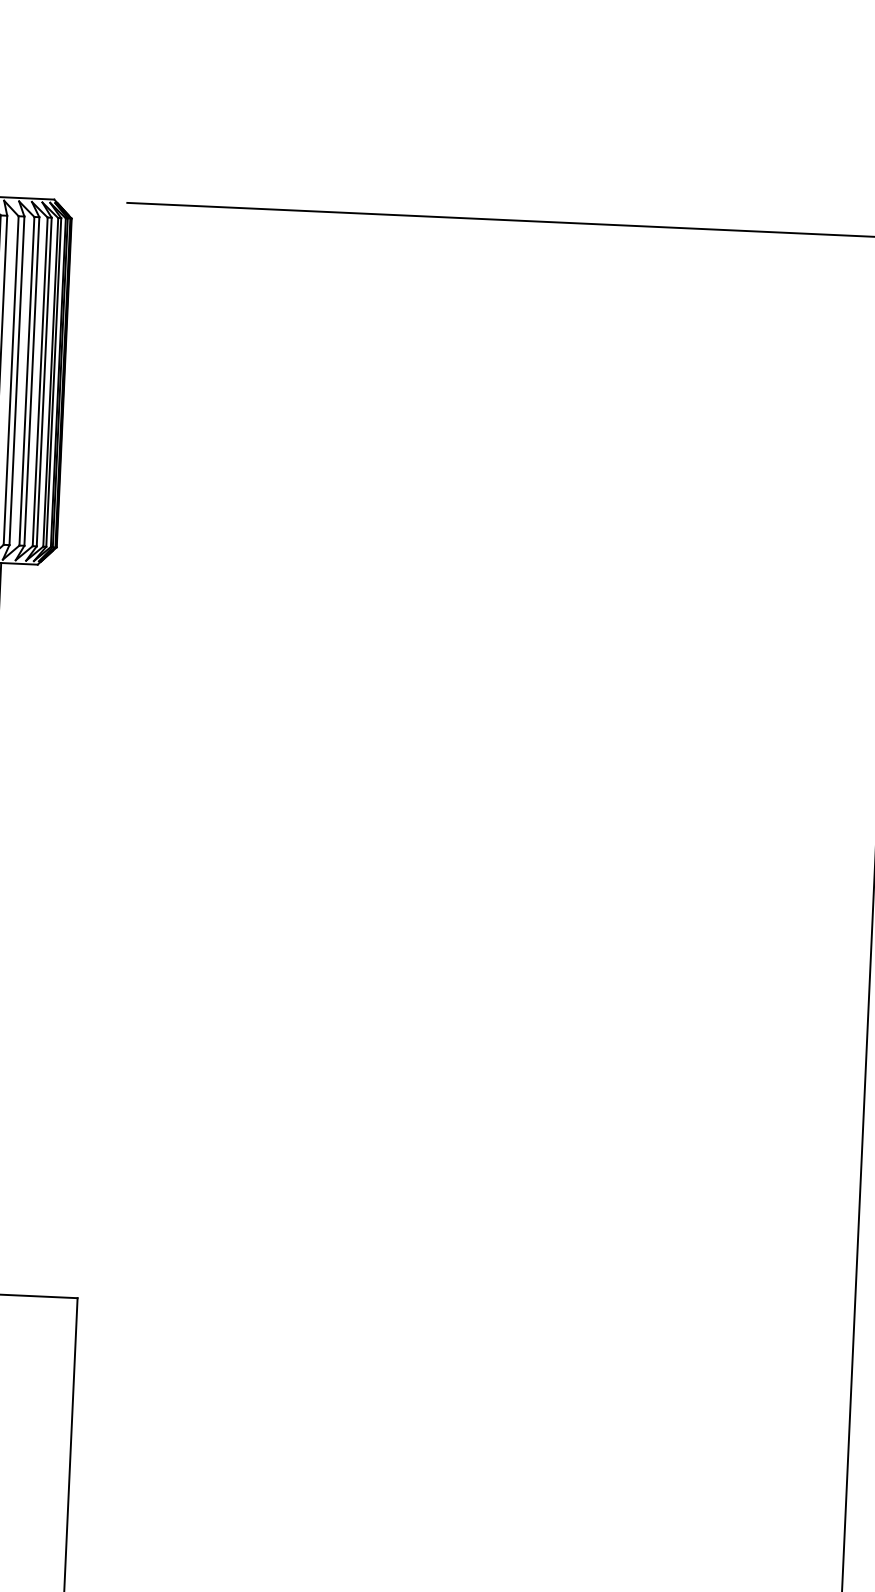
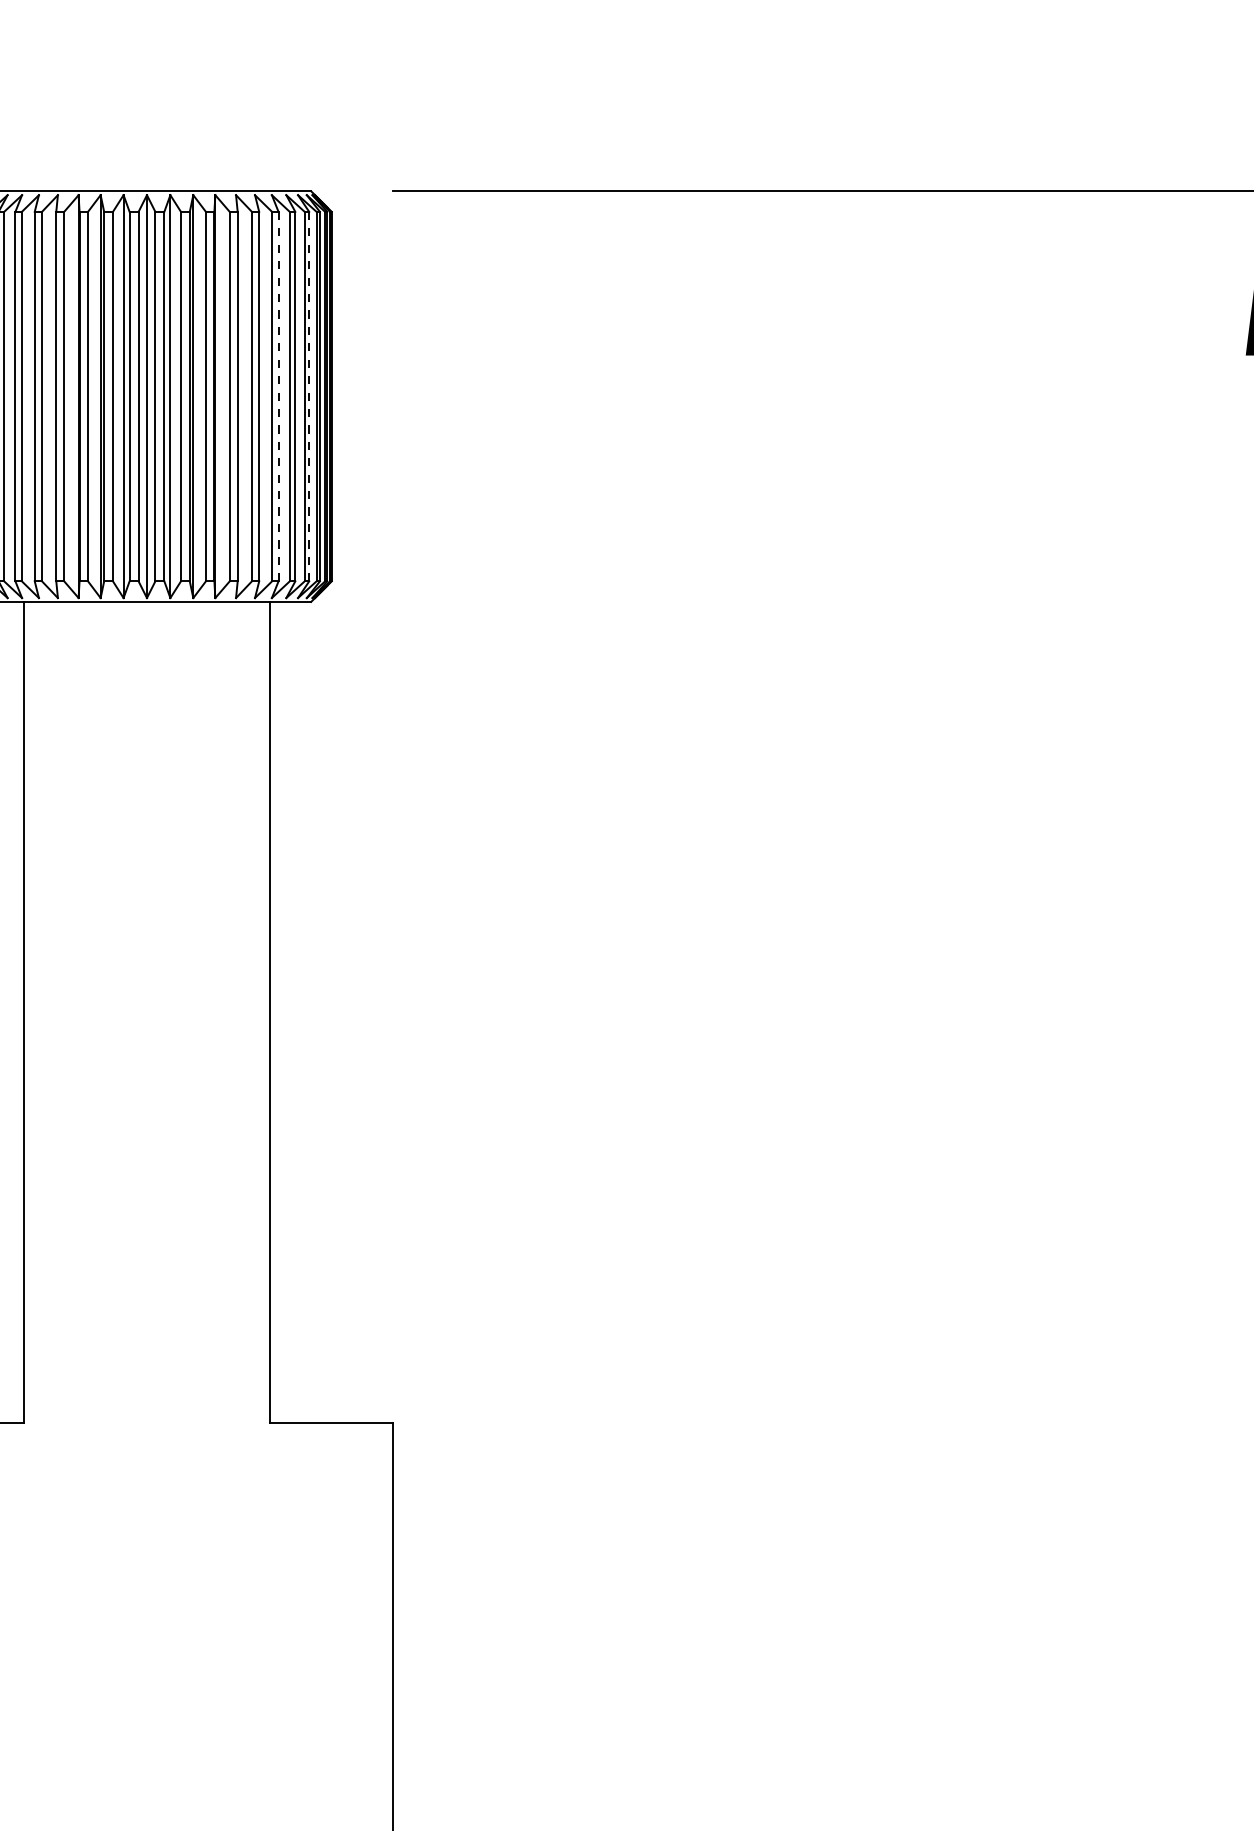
line: (16, 380) -> (278, 396), solid -> dashed
line: (44, 381) -> (309, 396), solid -> dashed

